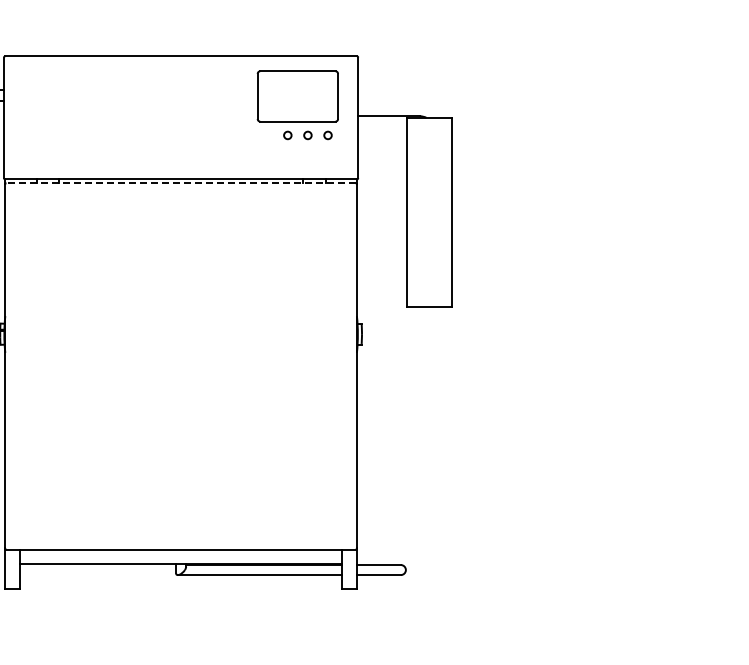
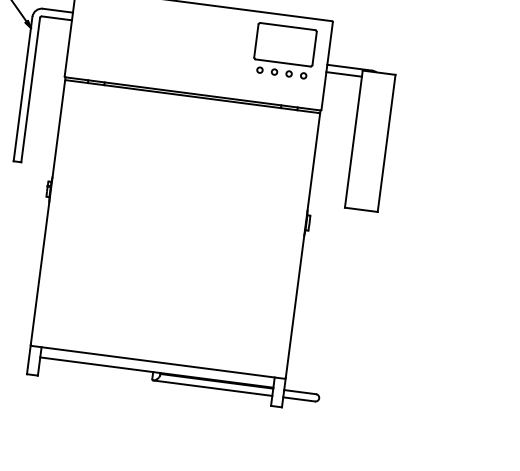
line: (382, 126) -> (344, 74), added
circle: (267, 135) -> (259, 70), added
line: (181, 183) -> (192, 96), dashed -> solid

